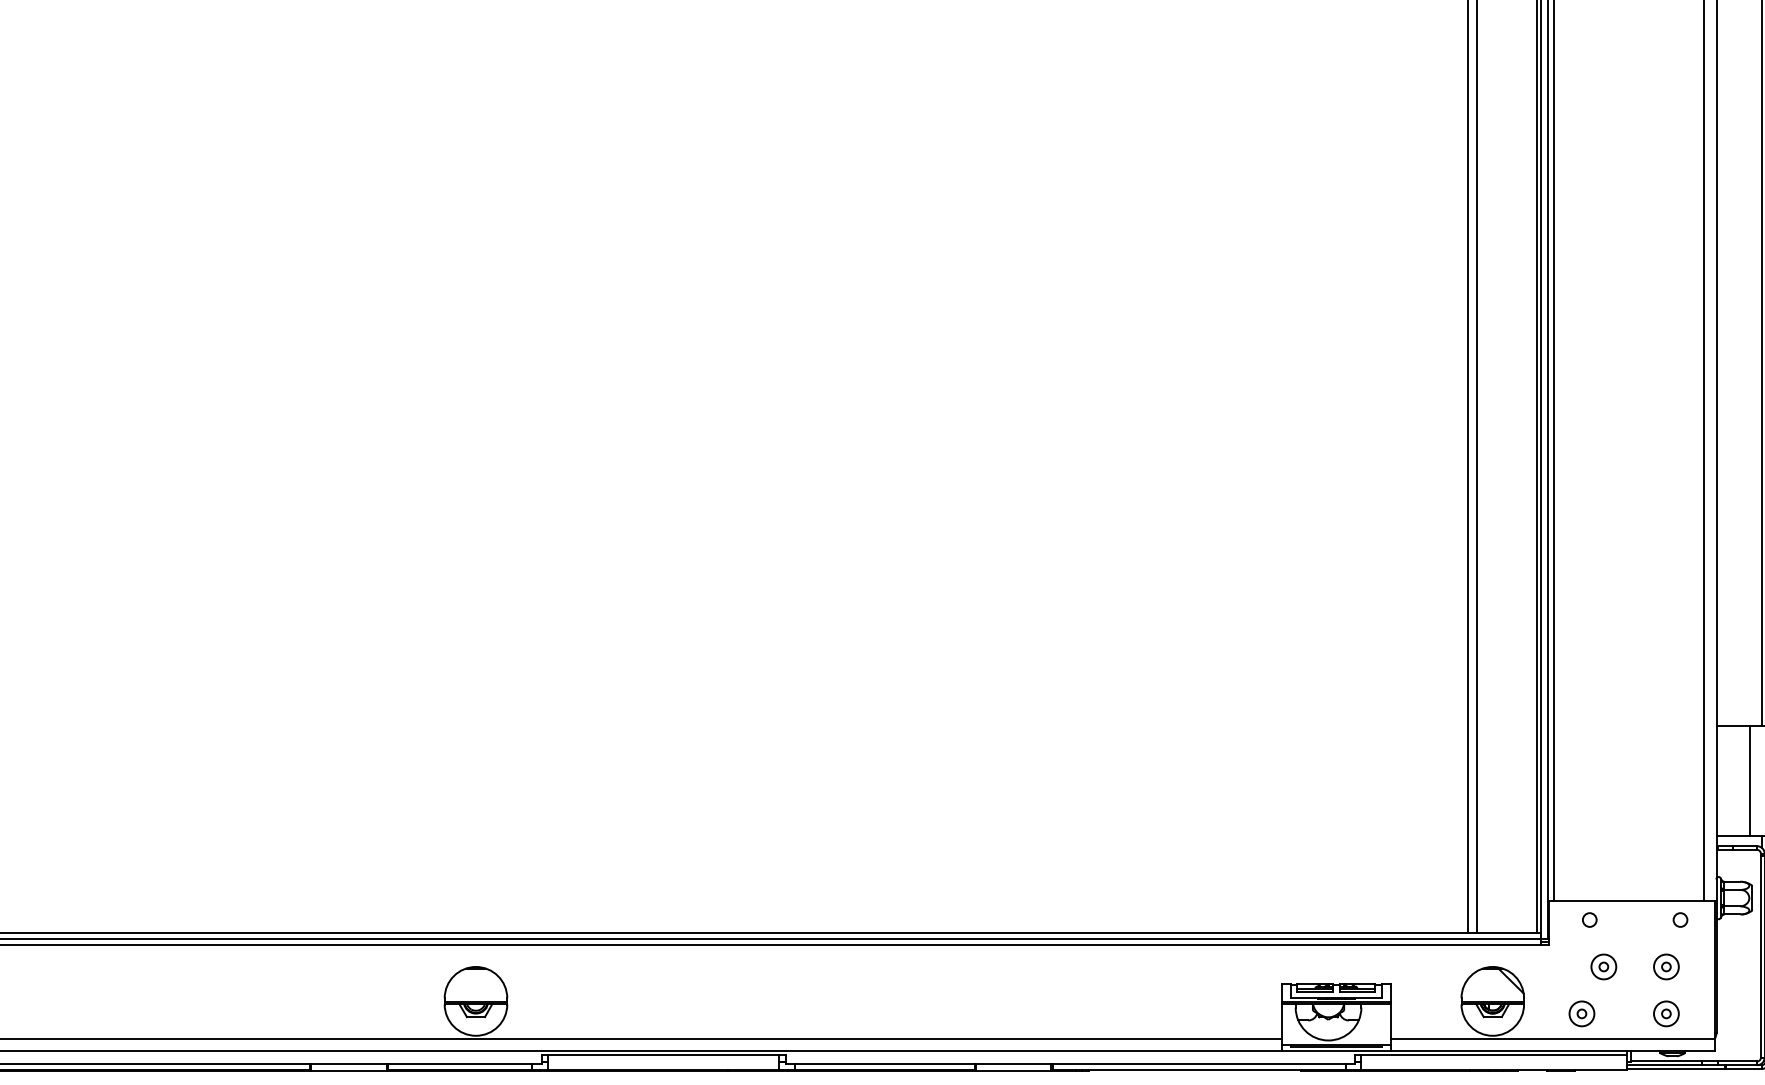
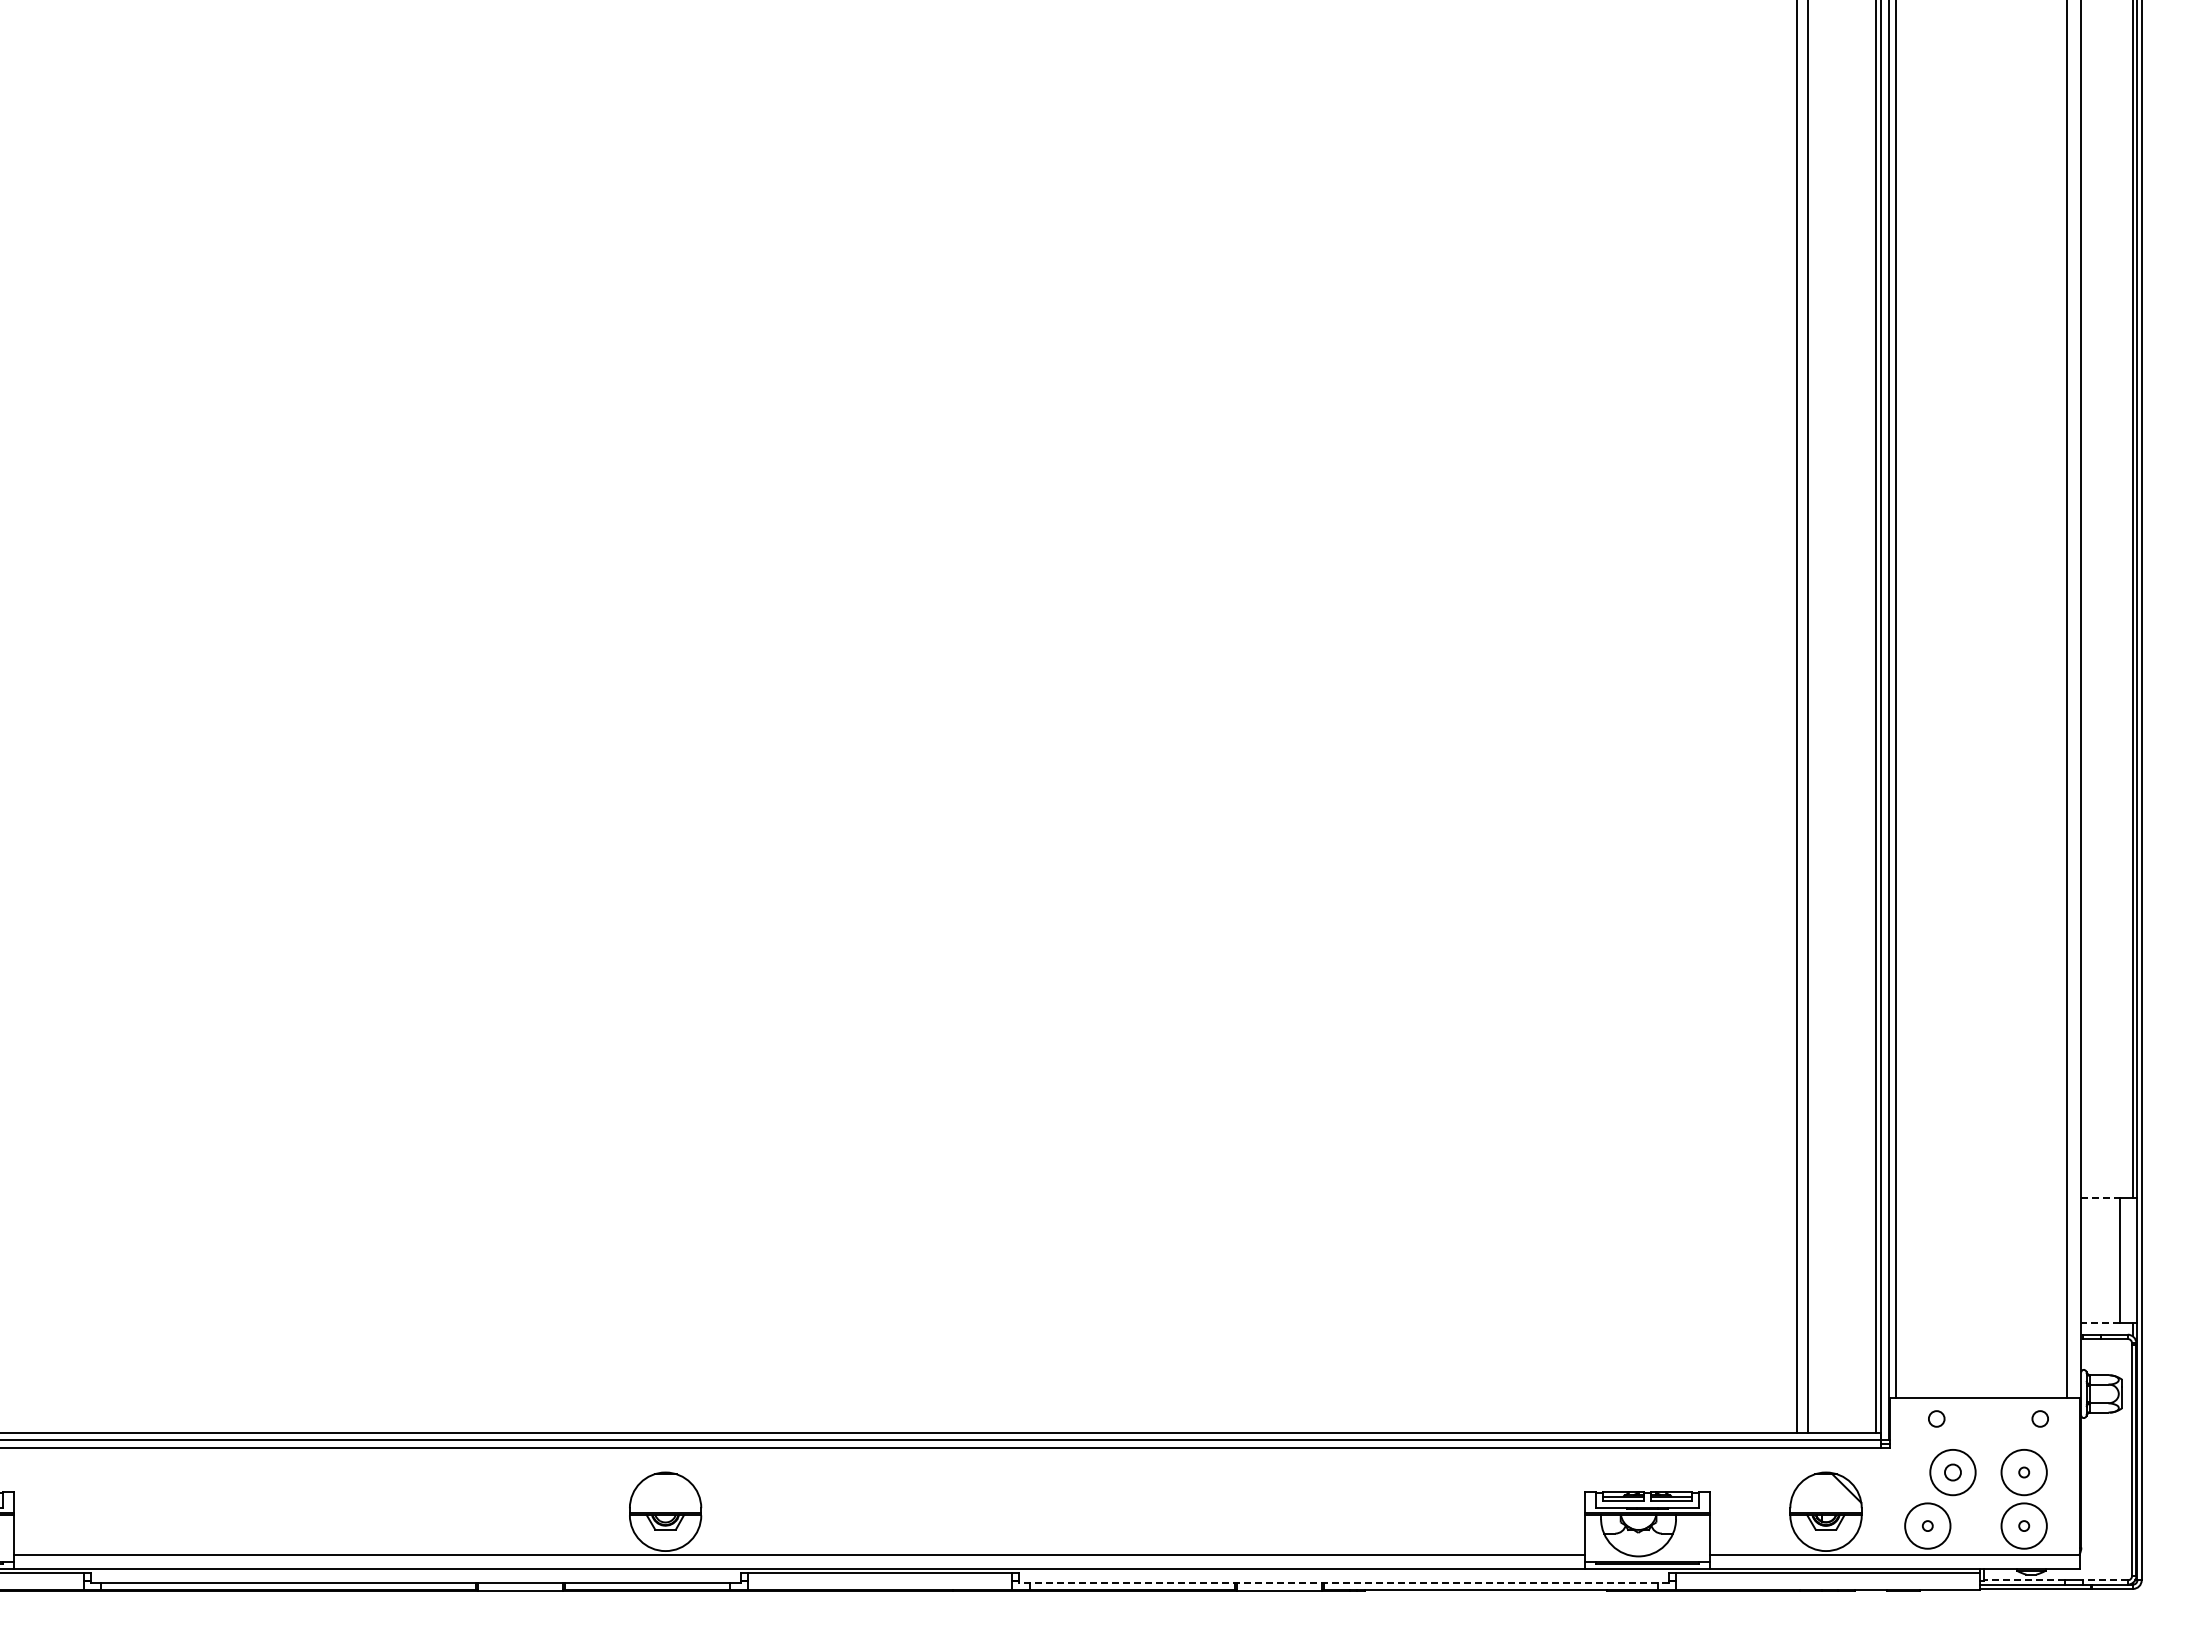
line: (1733, 725) -> (2100, 1197), solid -> dashed
line: (1732, 835) -> (2099, 1322), solid -> dashed
part: (1603, 966) -> (1952, 1472), size x1.6
circle: (1666, 966) -> (2024, 1472), size x1.6
circle: (1581, 1013) -> (1927, 1525), size x1.6
circle: (1666, 1013) -> (2024, 1525), size x1.6
line: (1666, 1061) -> (2024, 1580), solid -> dashed
line: (1736, 1061) -> (2104, 1580), solid -> dashed
line: (1070, 1064) -> (1344, 1583), solid -> dashed

